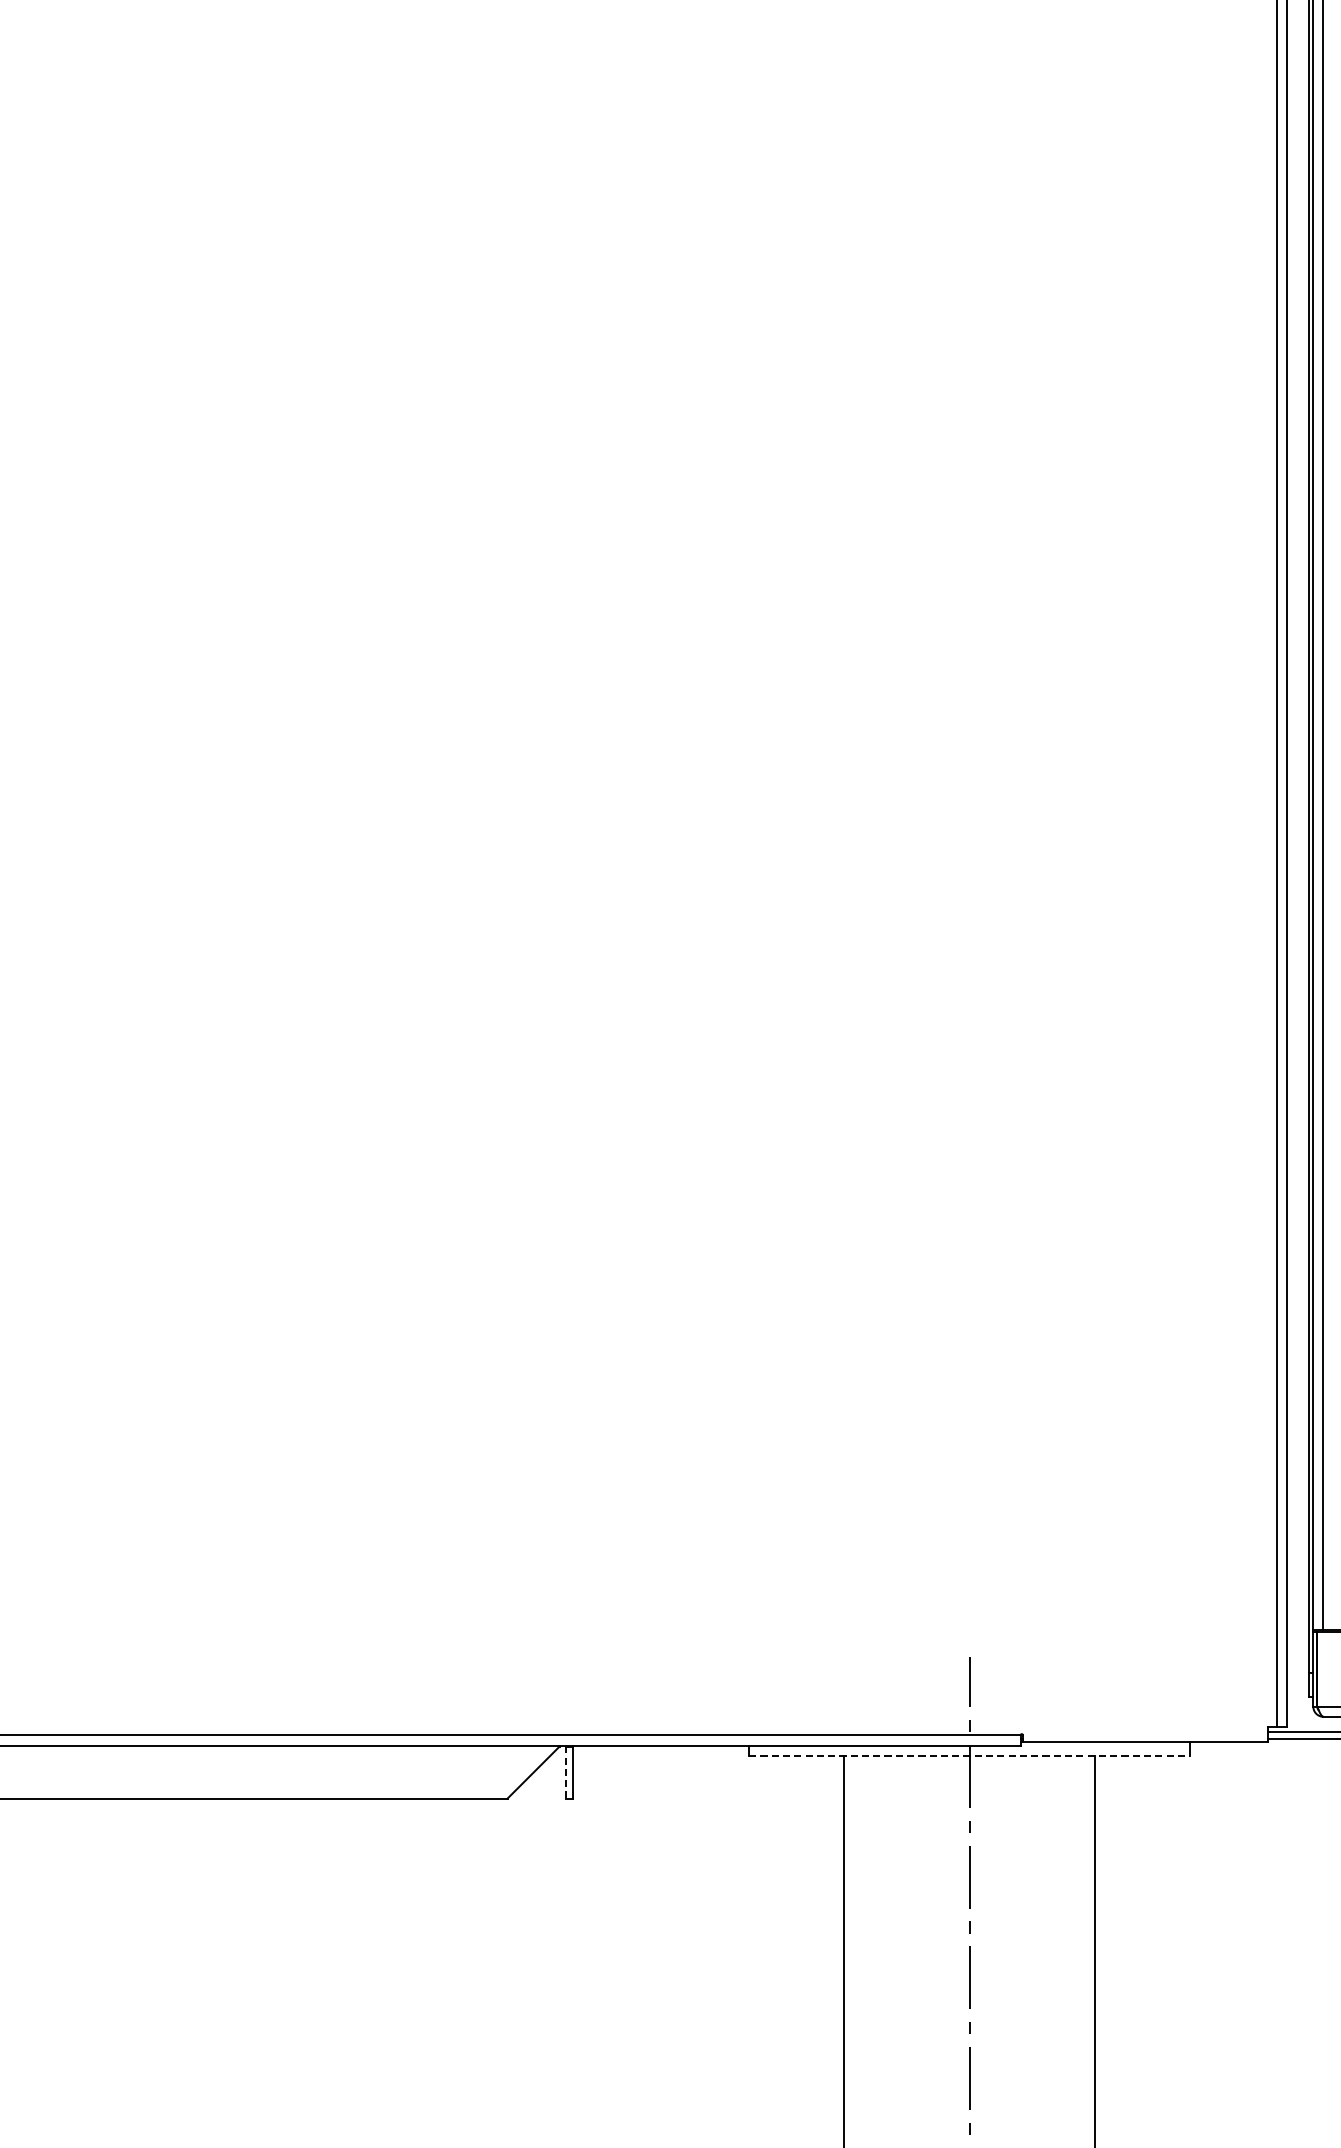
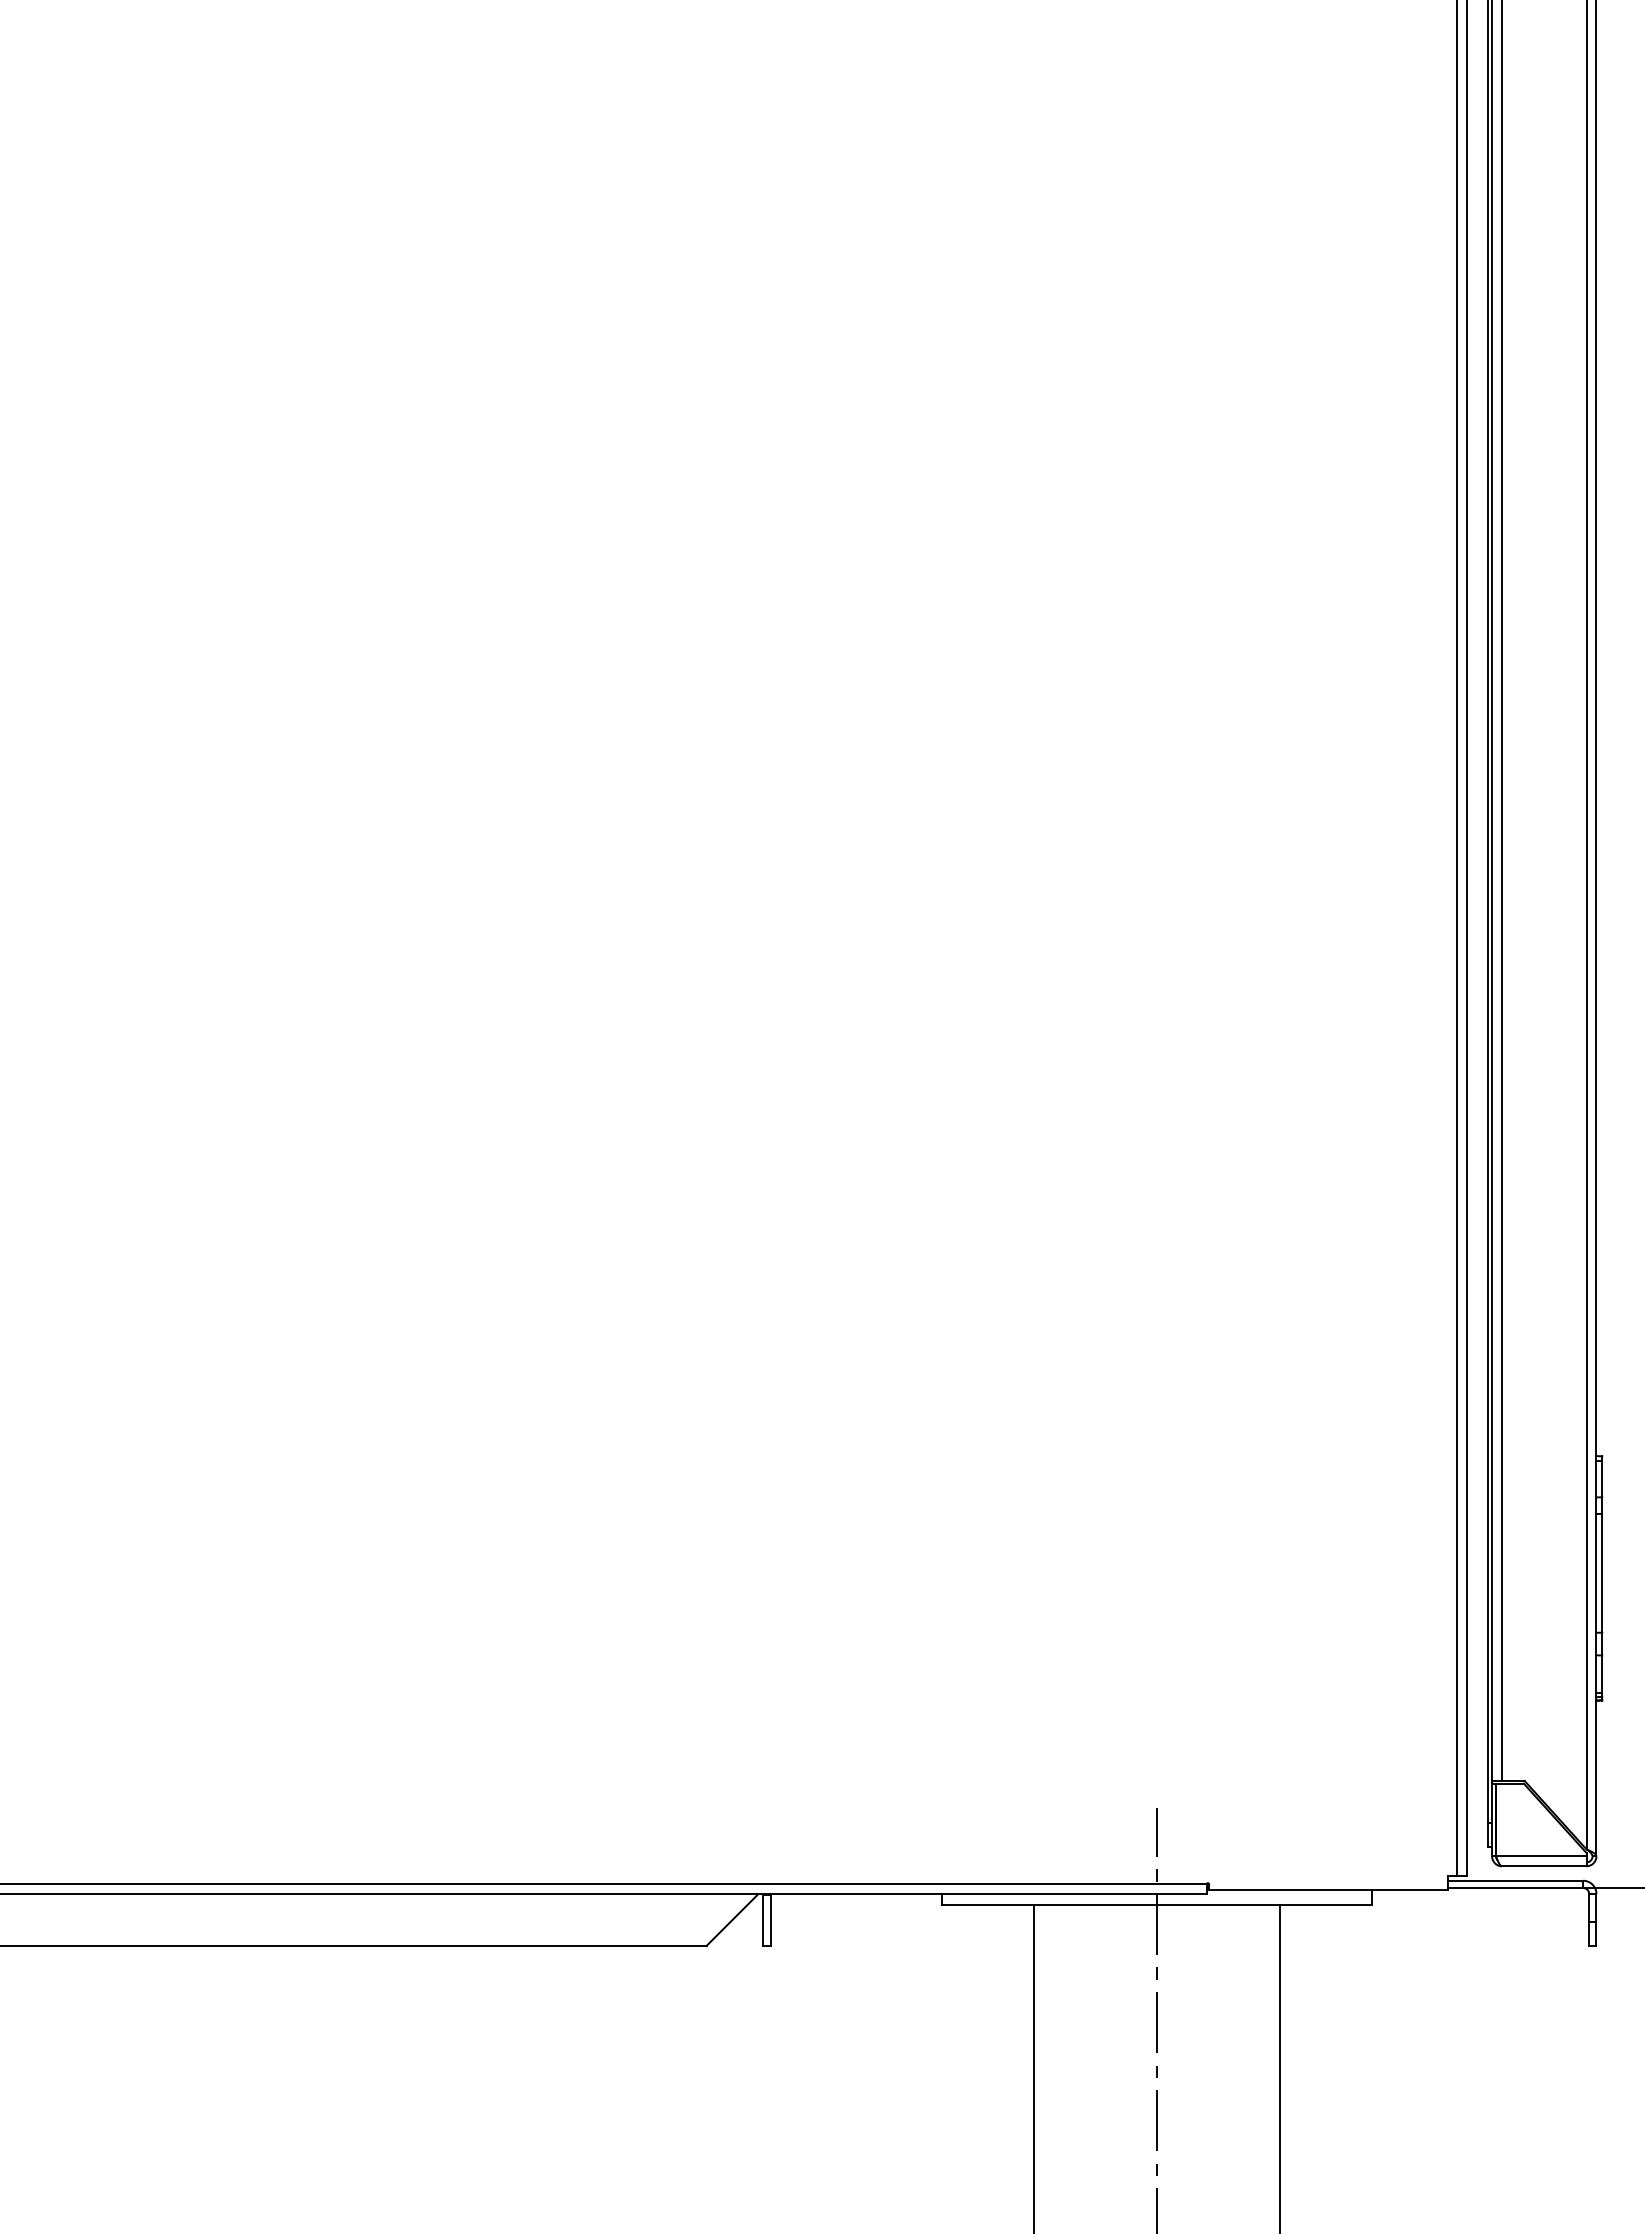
line: (969, 1756) -> (1156, 1904), dashed -> solid
line: (566, 1772) -> (763, 1920), dashed -> solid

